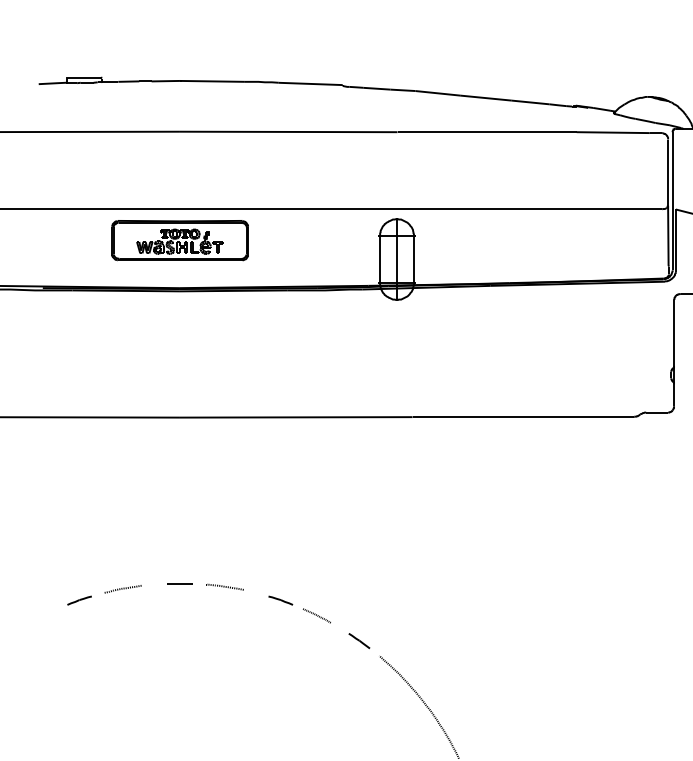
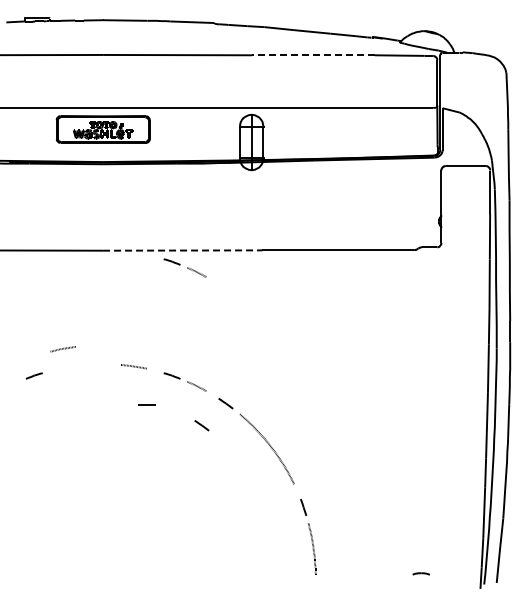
line: (485, 132) -> (312, 55), solid -> dashed
line: (295, 417) -> (182, 250), solid -> dashed
part: (298, 442) -> (184, 267), added
line: (179, 582) -> (146, 404), moved
line: (122, 589) -> (62, 349), moved
line: (323, 672) -> (201, 425), added

